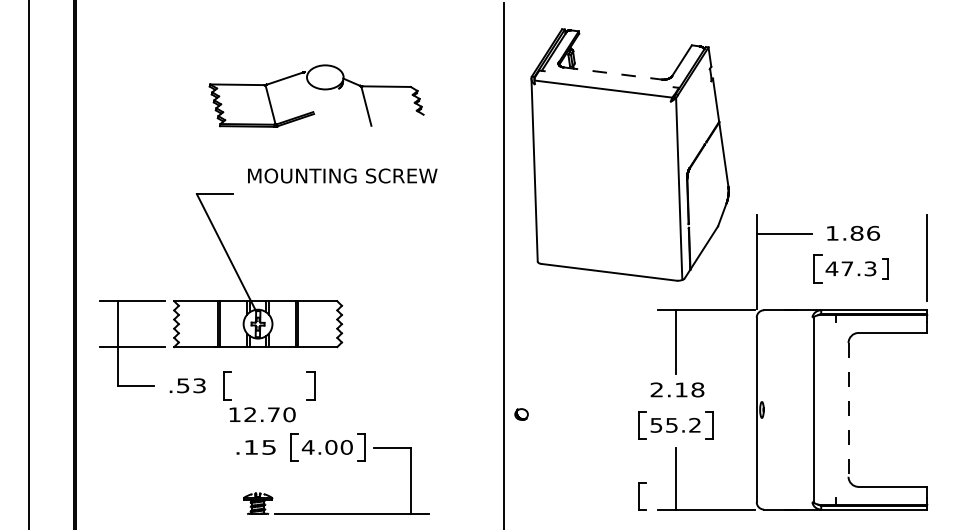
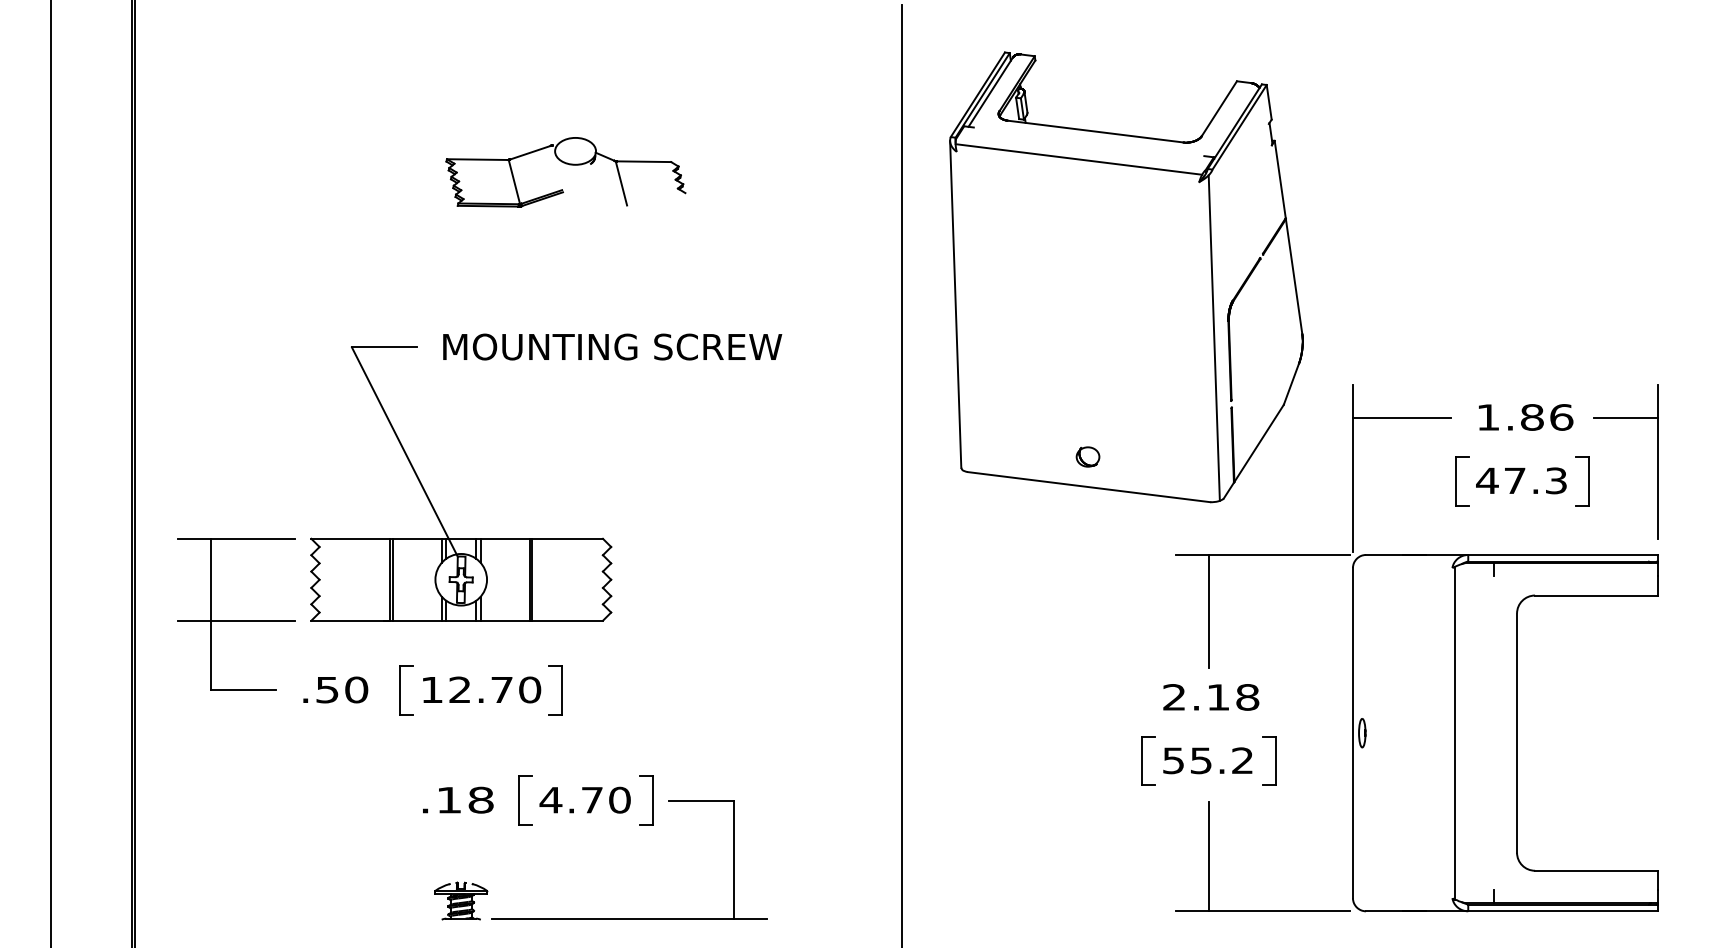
line: (612, 73) -> (1094, 131), dashed -> solid
part: (316, 96) -> (565, 172), size x0.62
text: (342, 175) -> (612, 346), moved
line: (909, 233) -> (1626, 417), added
part: (885, 268) -> (1583, 480), size x1.43
text: (199, 385) -> (356, 689), .53 -> .50
line: (848, 409) -> (1516, 732), dashed -> solid
text: (262, 414) -> (481, 689), moved
part: (521, 414) -> (1087, 457), moved
text: (269, 447) -> (481, 800), .15 -> .18
text: (331, 447) -> (592, 800), 4.00 -> 4.70
part: (642, 496) -> (1148, 887), removed

